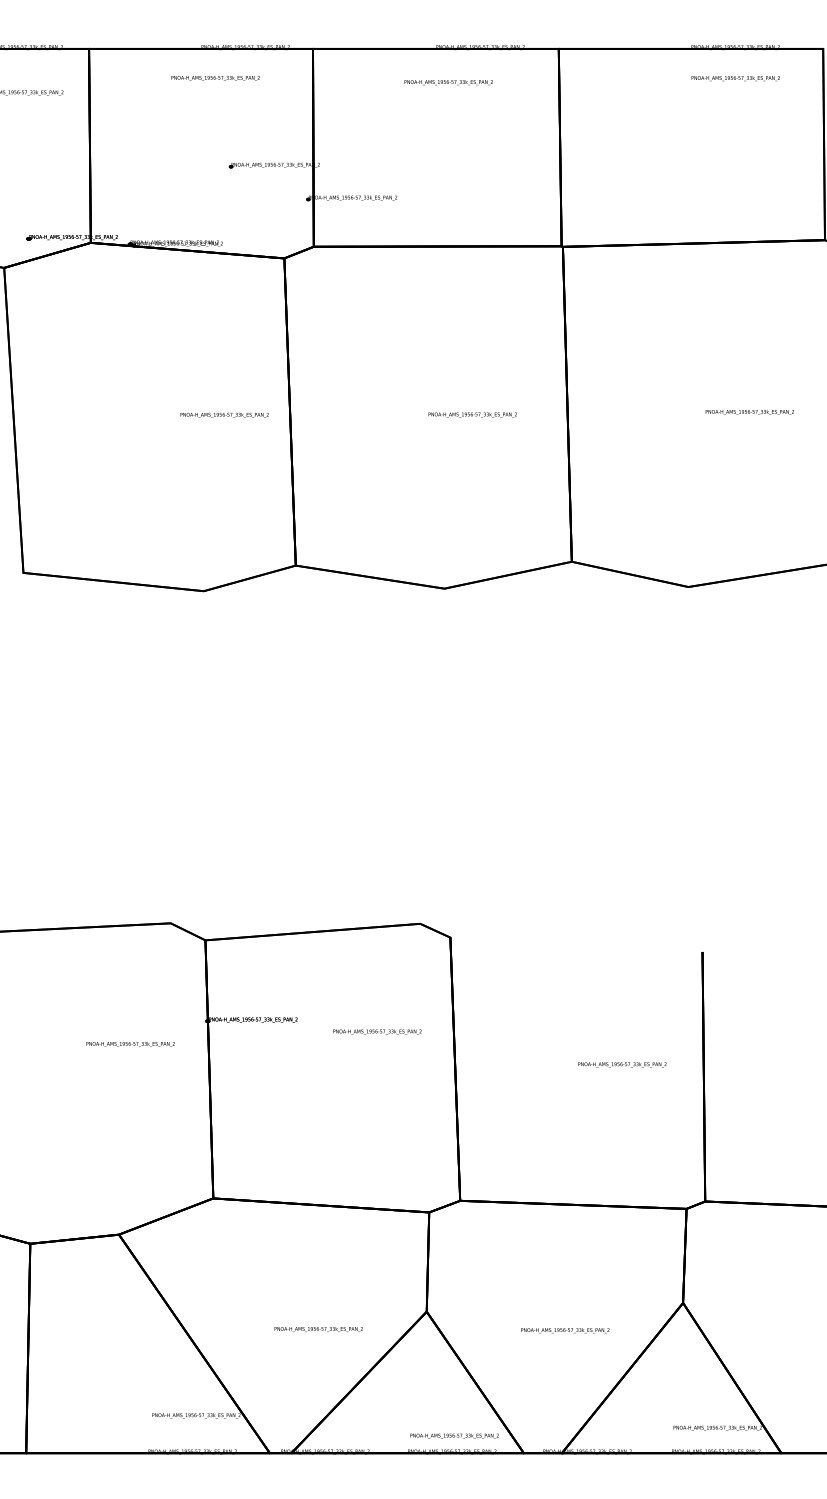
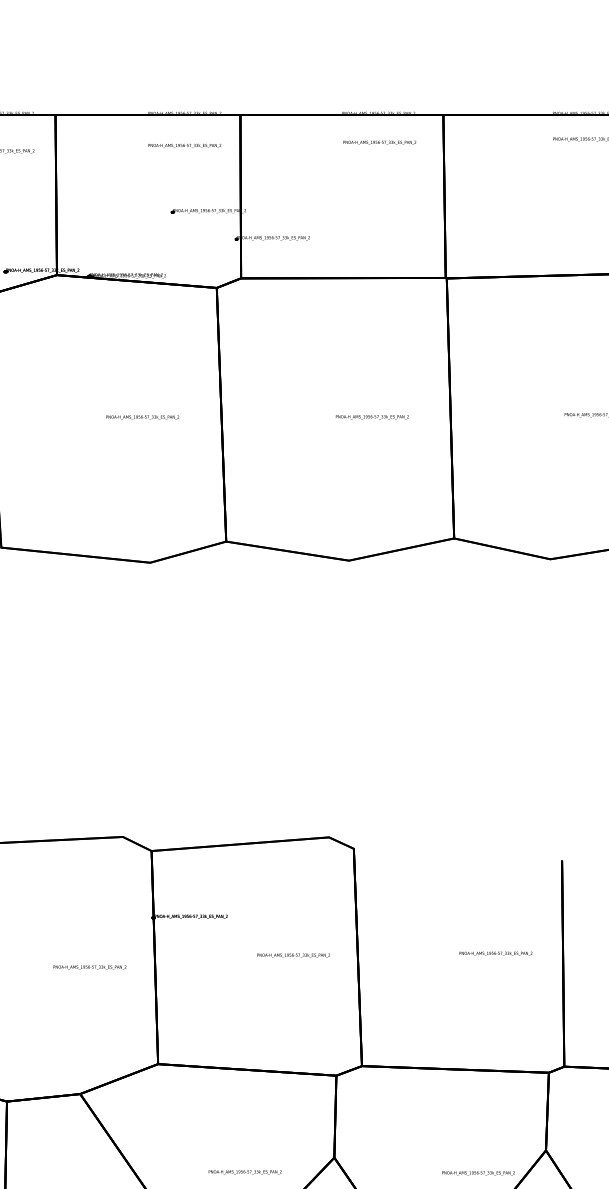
text: (215, 78) -> (184, 146), moved
text: (448, 82) -> (379, 142), moved
text: (224, 414) -> (142, 416), moved
text: (377, 1031) -> (293, 955), moved
text: (130, 1044) -> (89, 967), moved
text: (565, 1330) -> (478, 1173), moved

